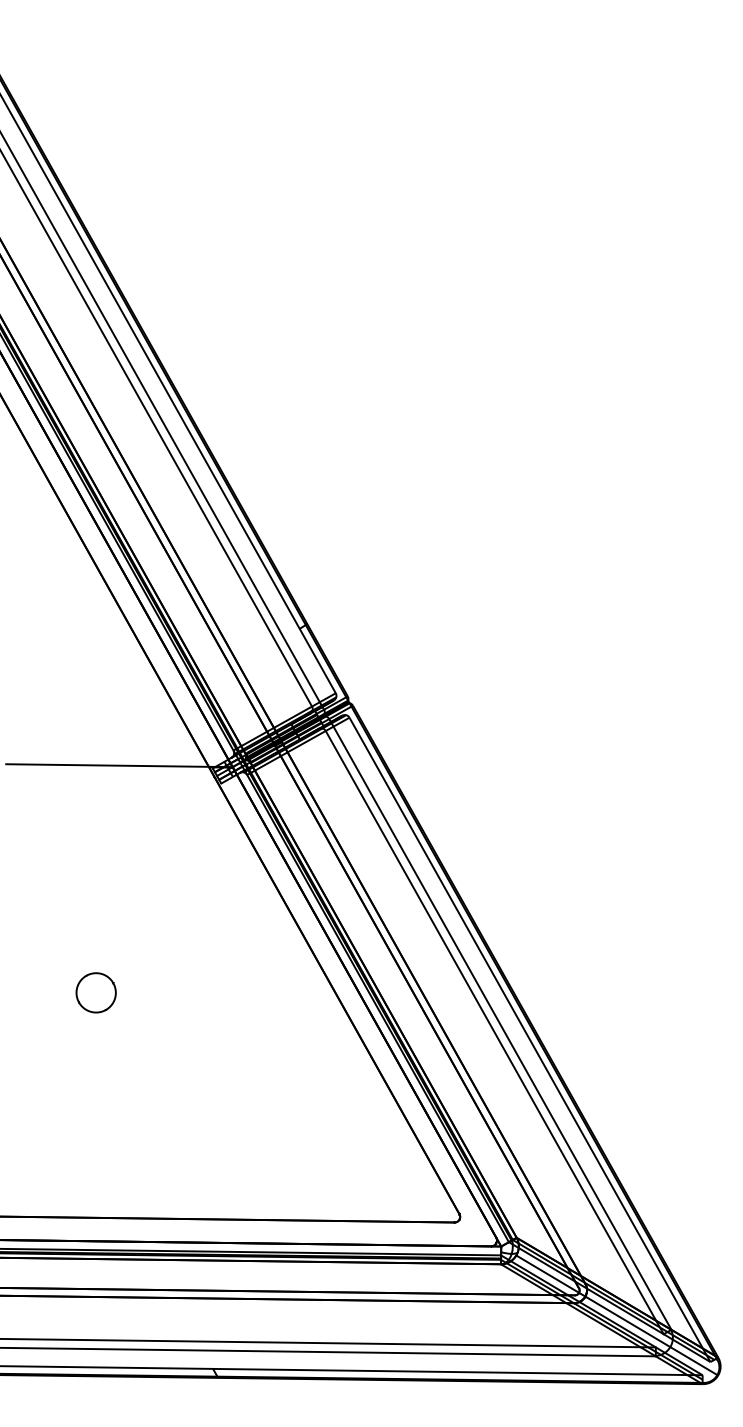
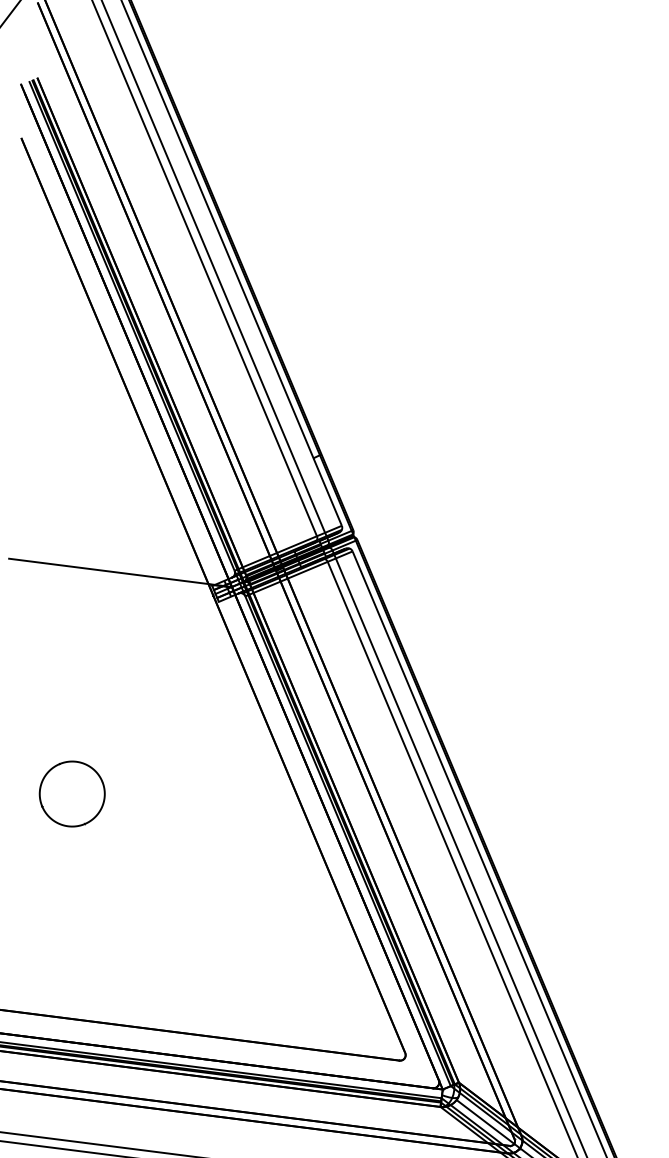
part: (95, 992) -> (71, 793), size x1.67

